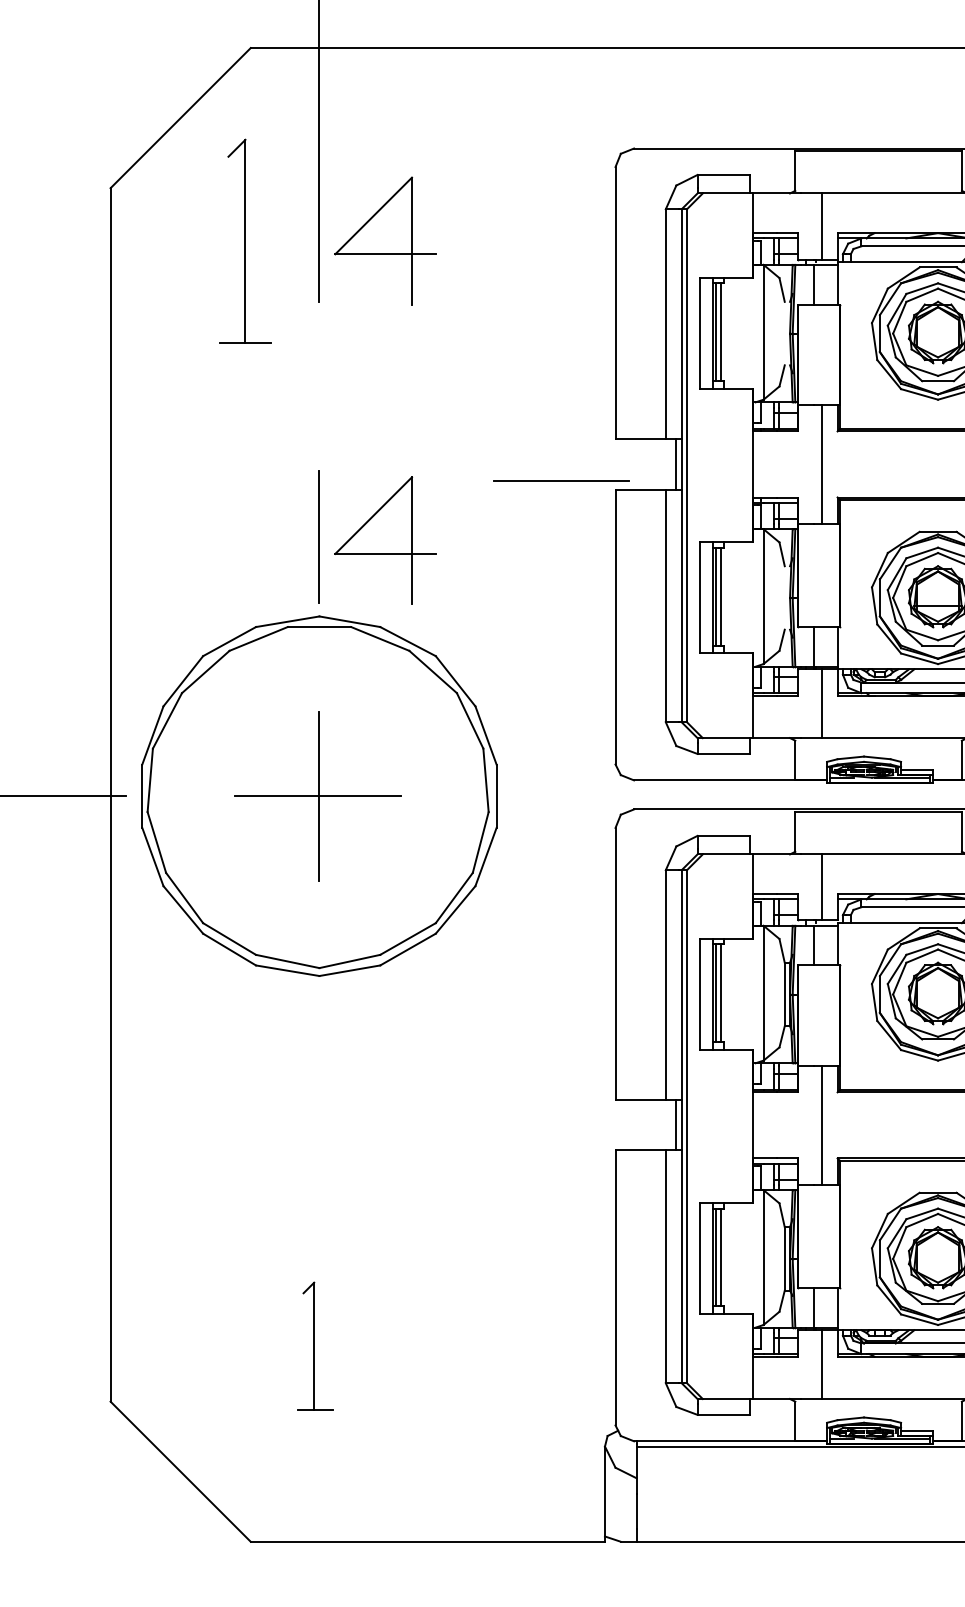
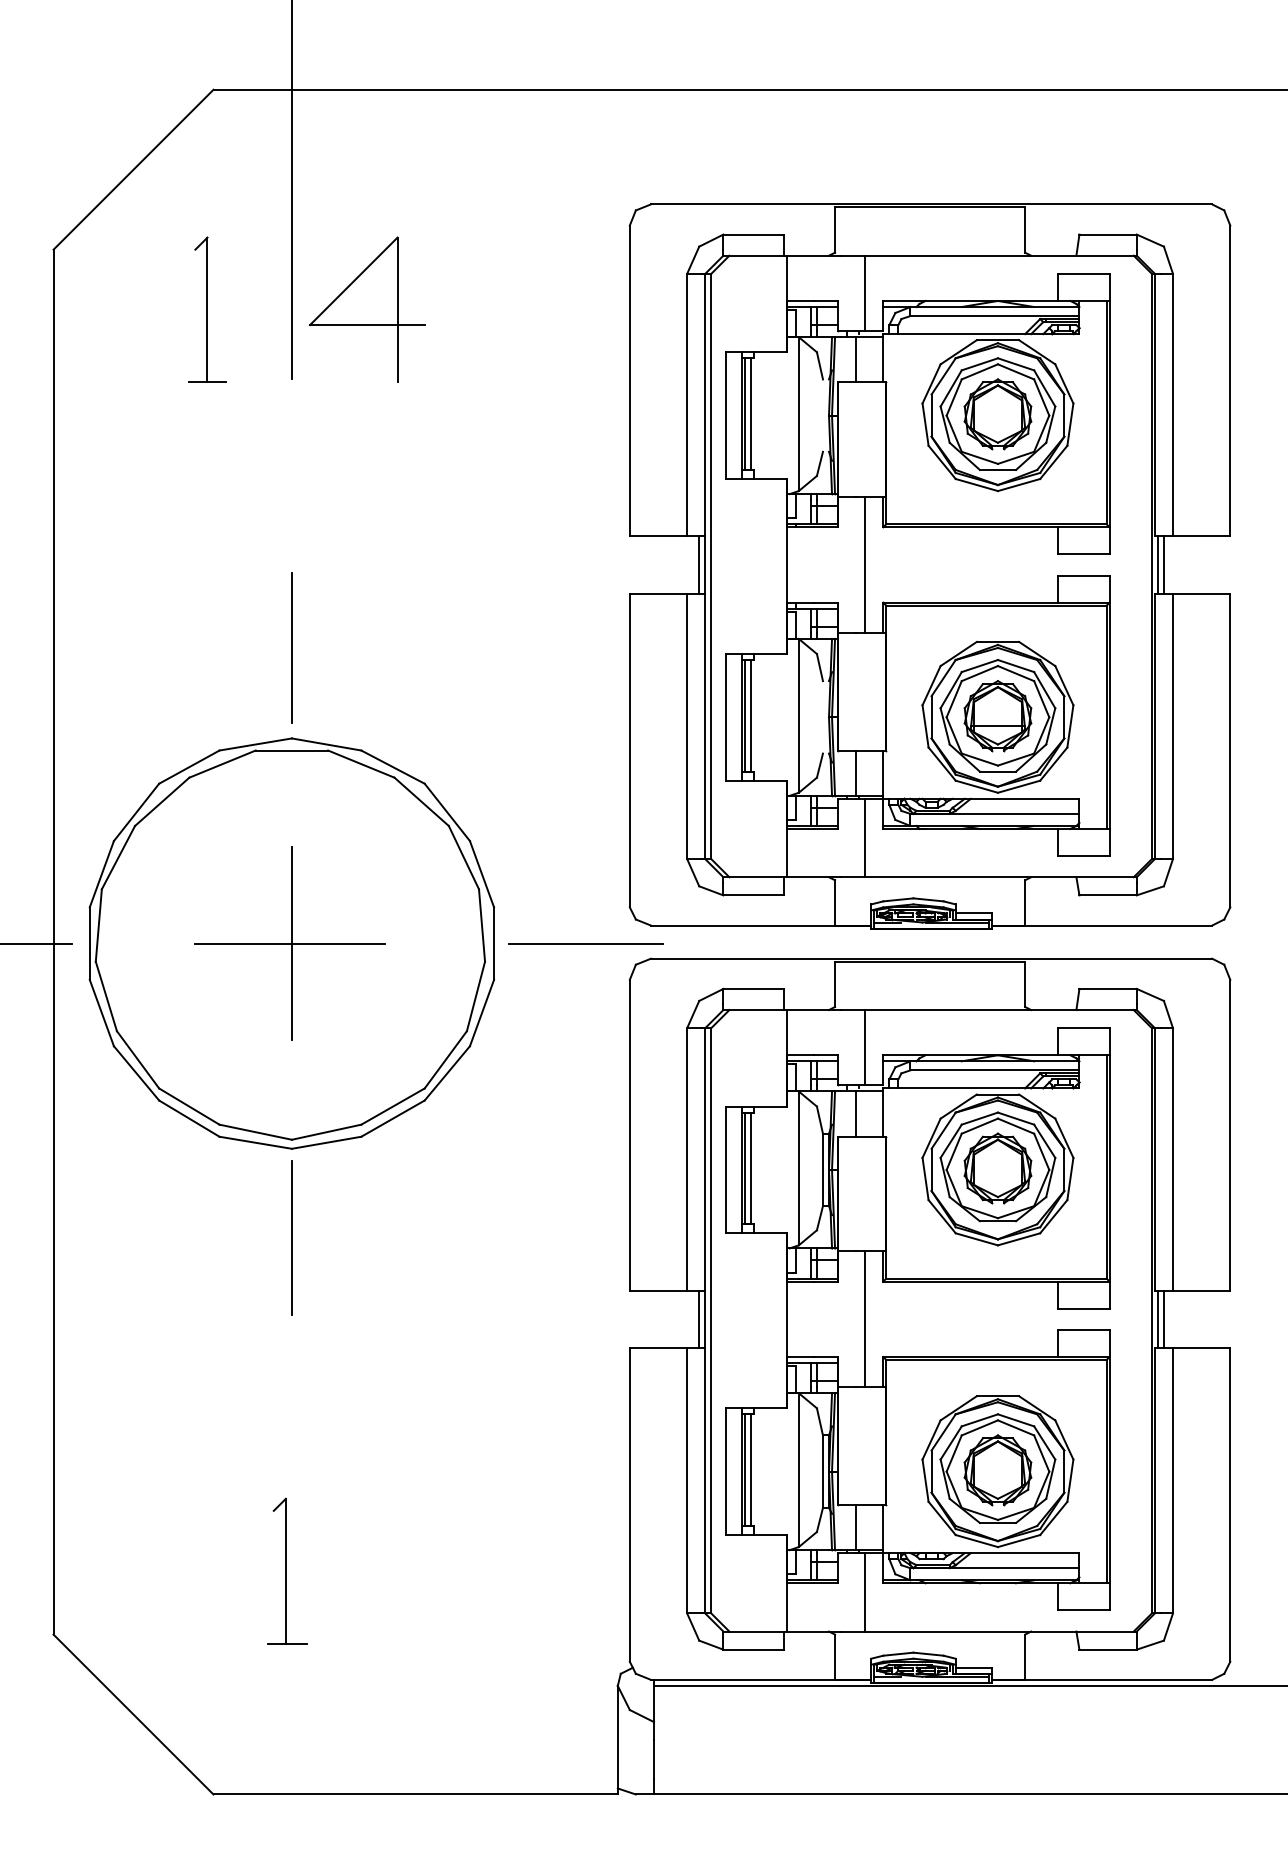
part: (245, 240) -> (207, 309), size x0.62
line: (560, 480) -> (585, 943), moved
part: (385, 540) -> (367, 651), removed
line: (319, 1053) -> (291, 1237), added

